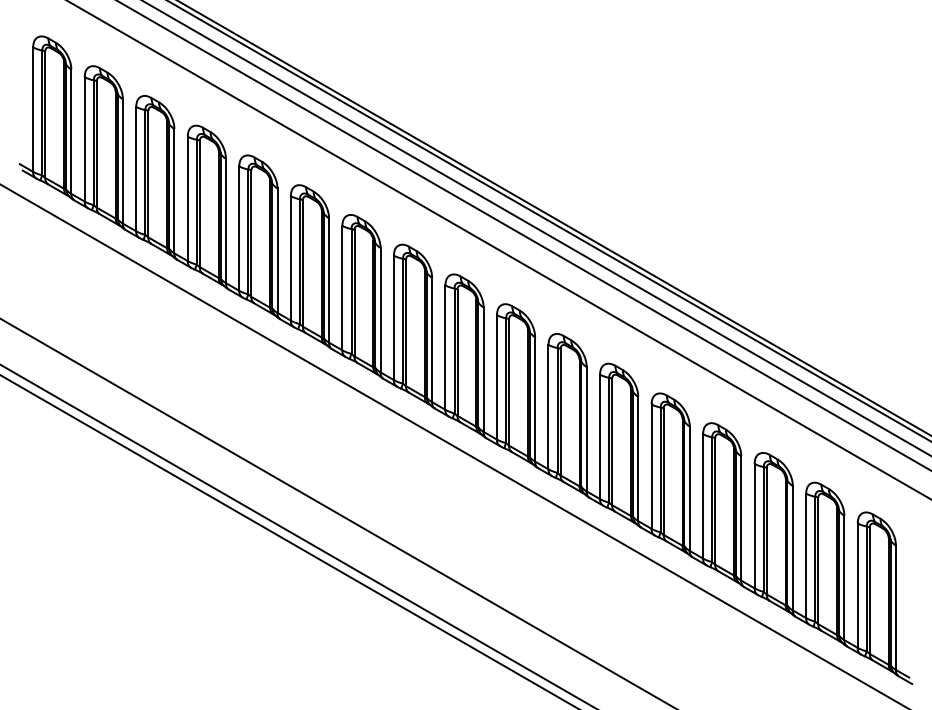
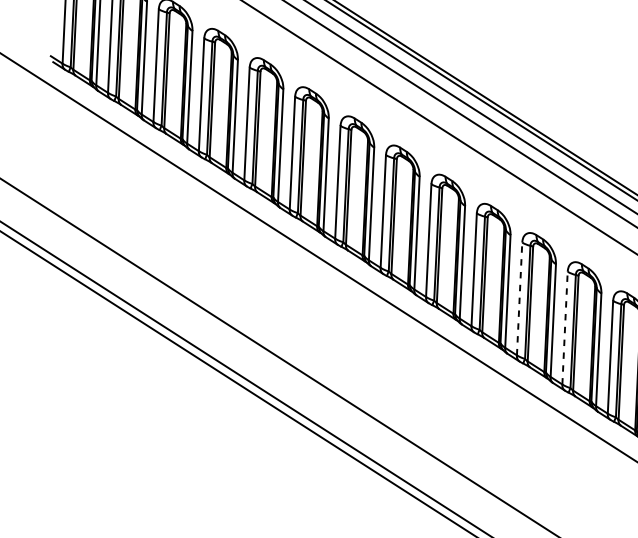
line: (548, 406) -> (519, 298), solid -> dashed
line: (600, 436) -> (565, 327), solid -> dashed

